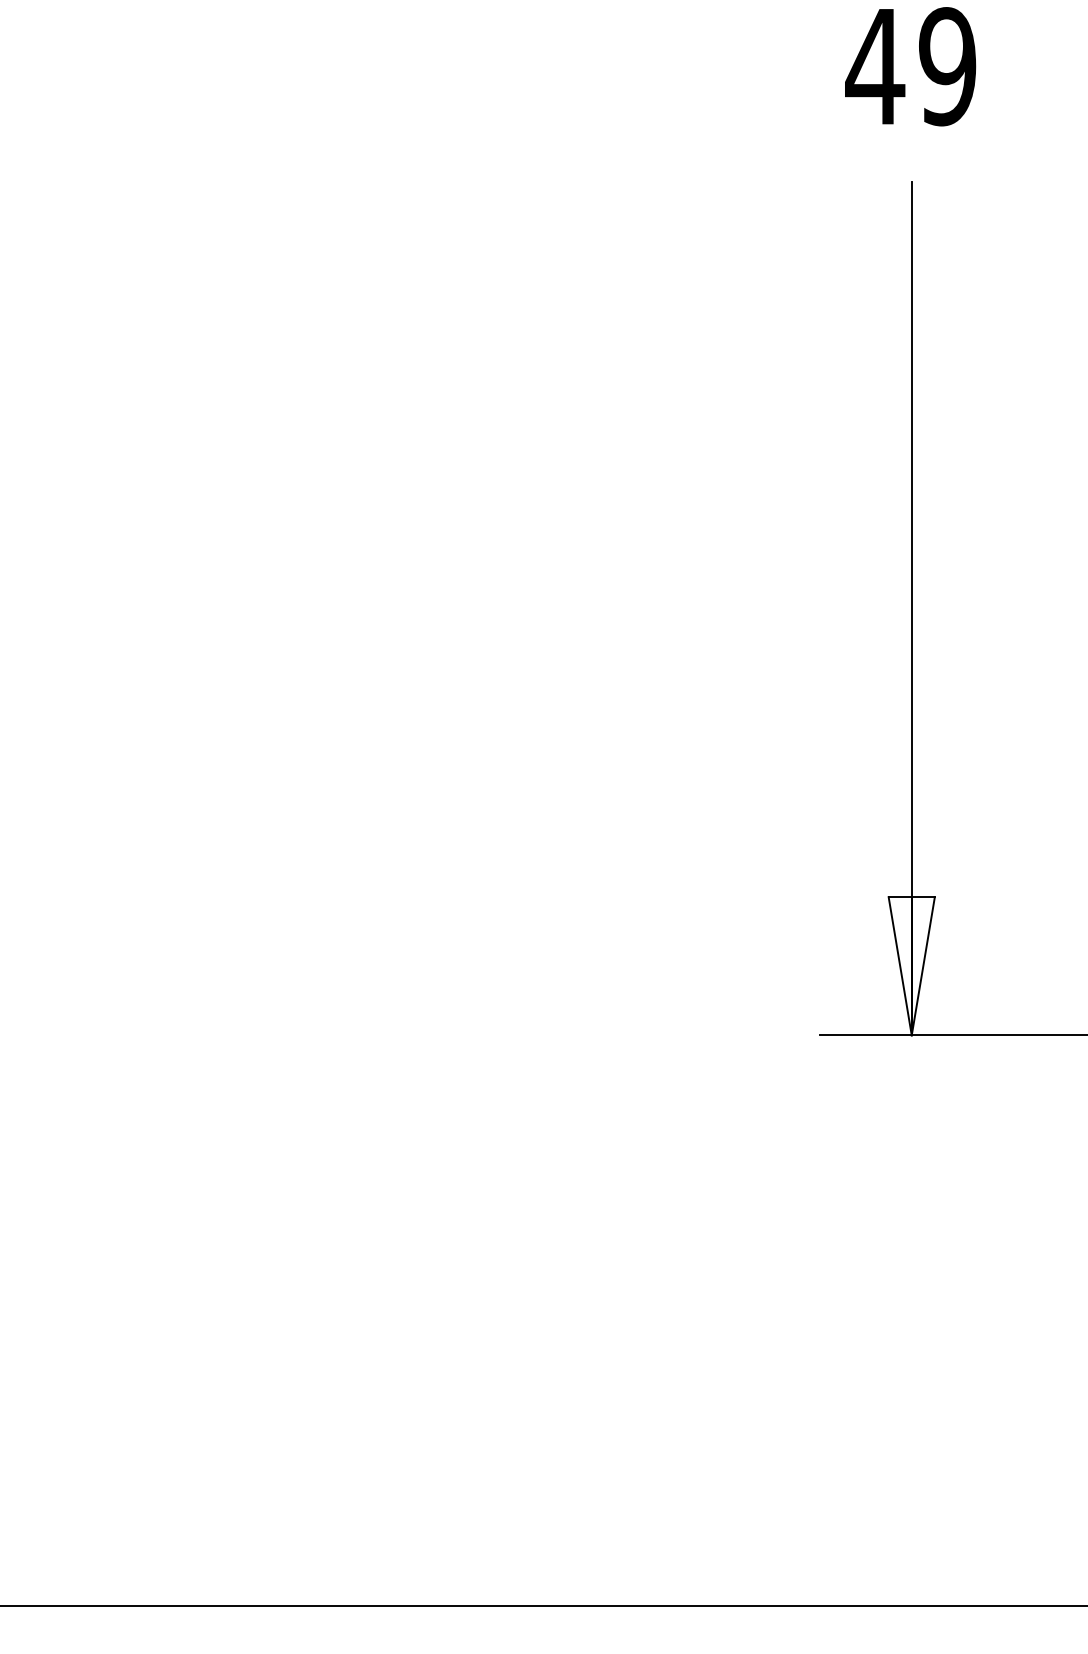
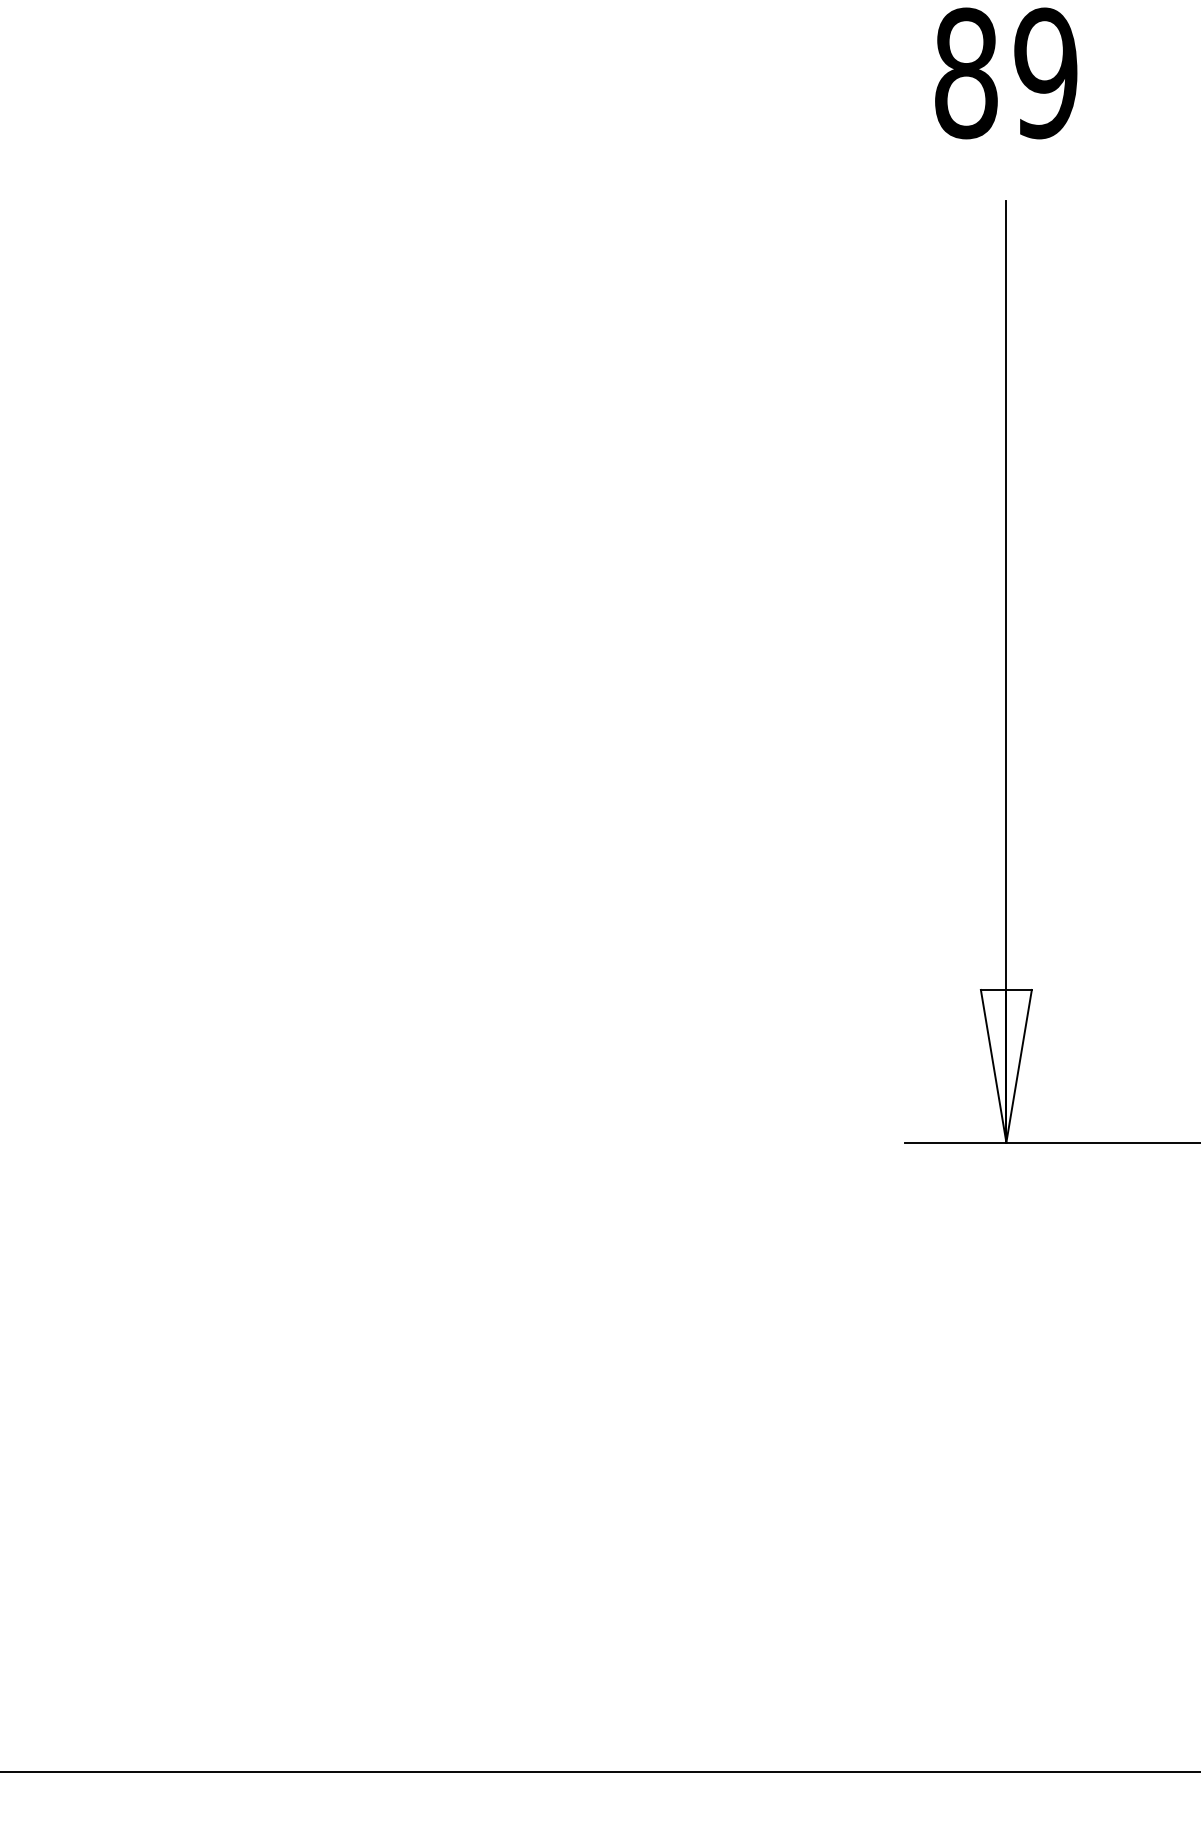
text: (874, 66) -> (965, 73), 49 -> 89

